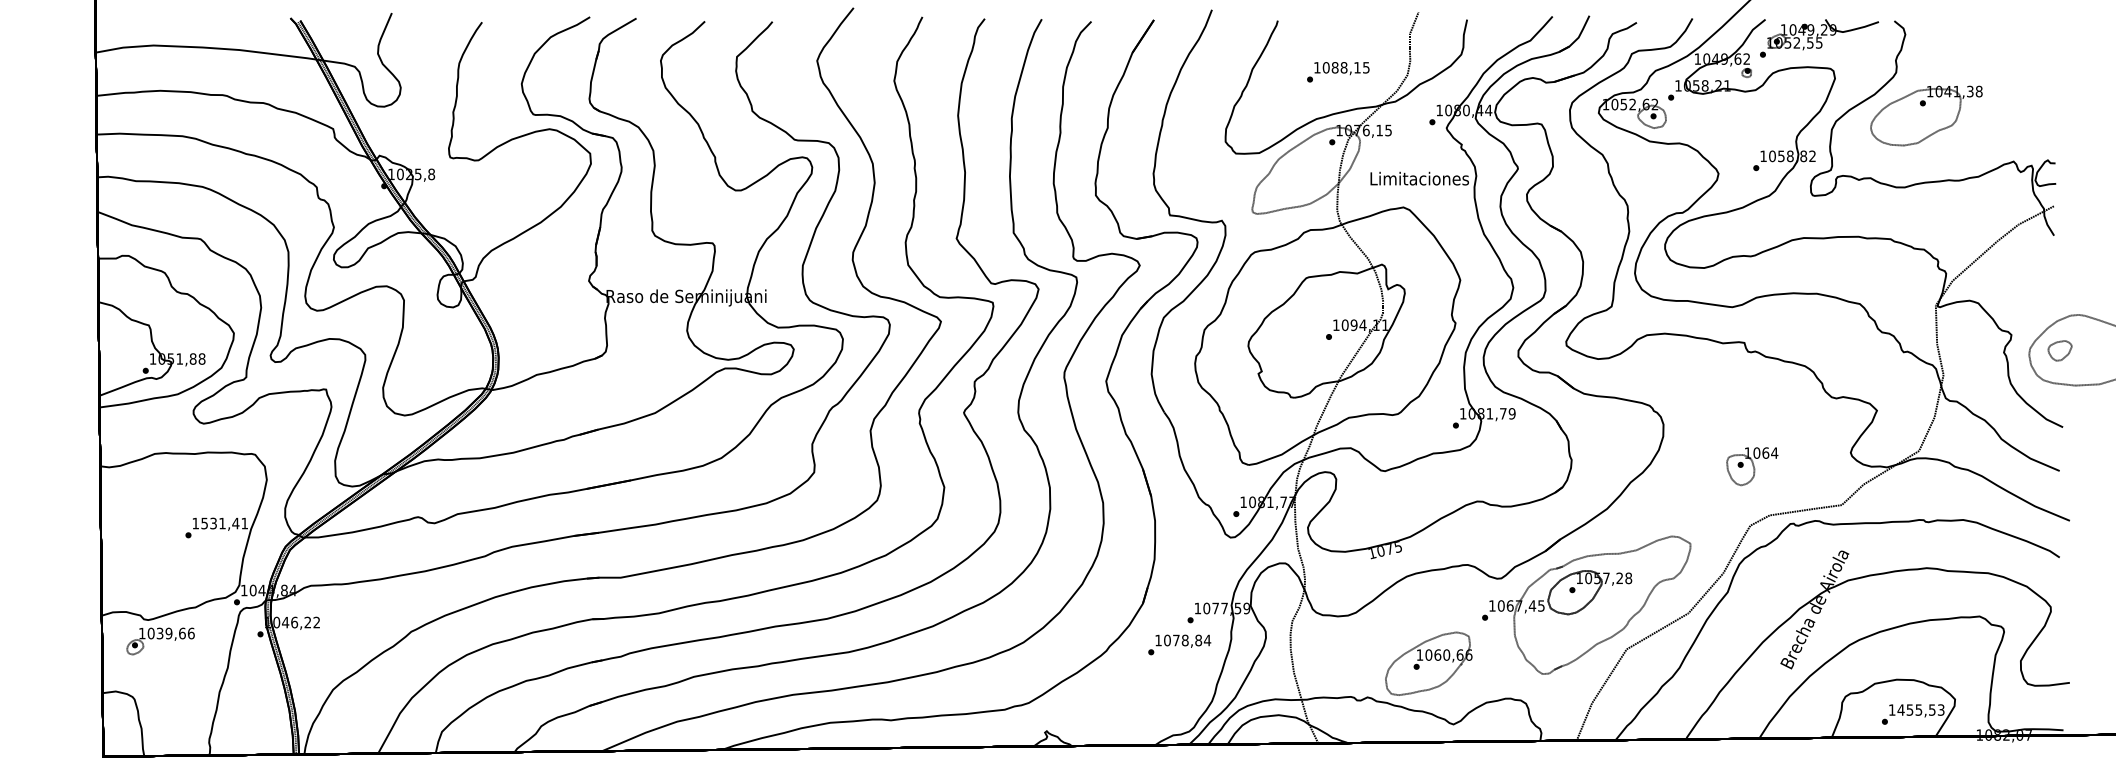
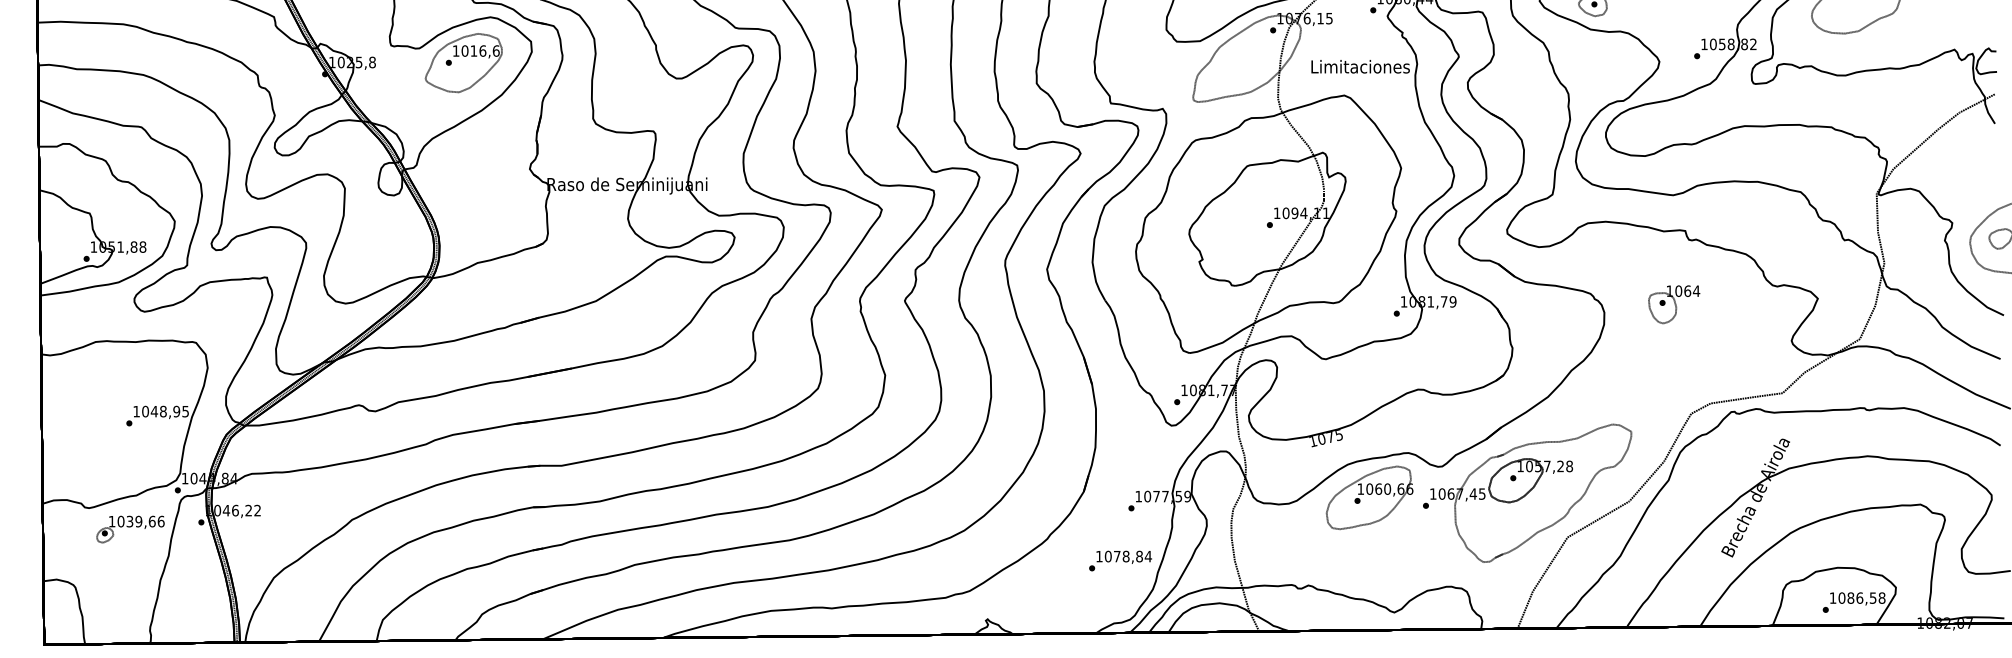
part: (522, 174) -> (463, 62), added
part: (1752, 466) -> (1674, 304), moved
text: (224, 523) -> (165, 411), 1531,41 -> 1048,95
part: (160, 641) -> (130, 529), moved
text: (1179, 644) -> (1120, 560), moved
part: (1428, 663) -> (1369, 497), moved
text: (1920, 709) -> (1861, 597), 1455,53 -> 1086,58

